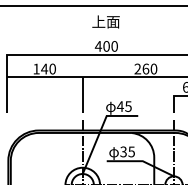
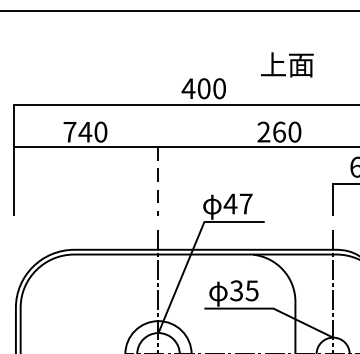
text: (105, 21) -> (286, 63), moved
text: (36, 68) -> (69, 131), 140 -> 740
line: (82, 95) -> (157, 182), solid -> dashed
text: (128, 106) -> (246, 203), 45 -> 47

